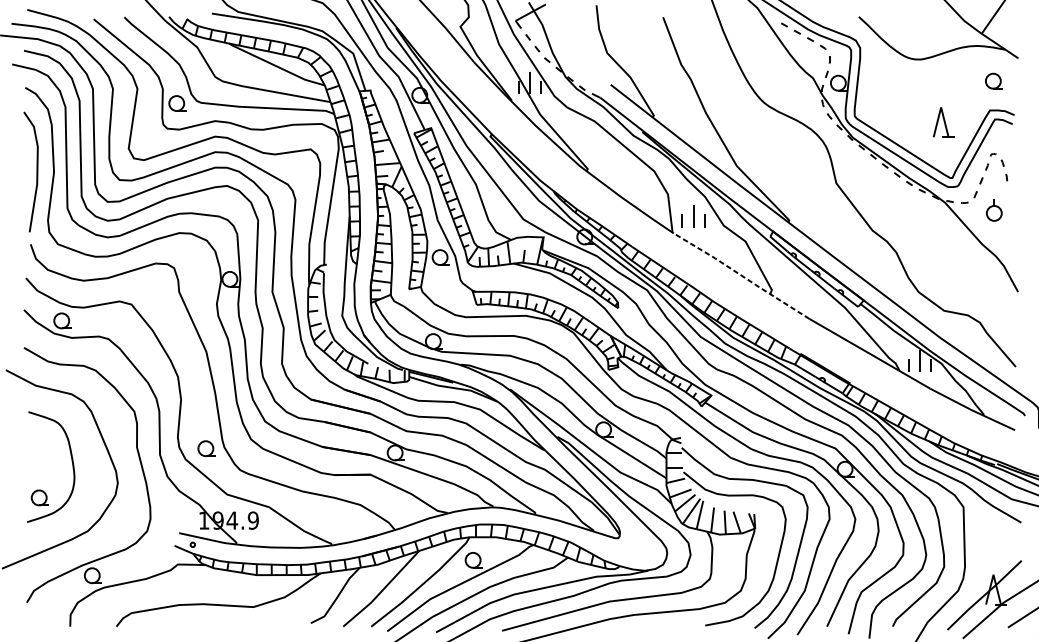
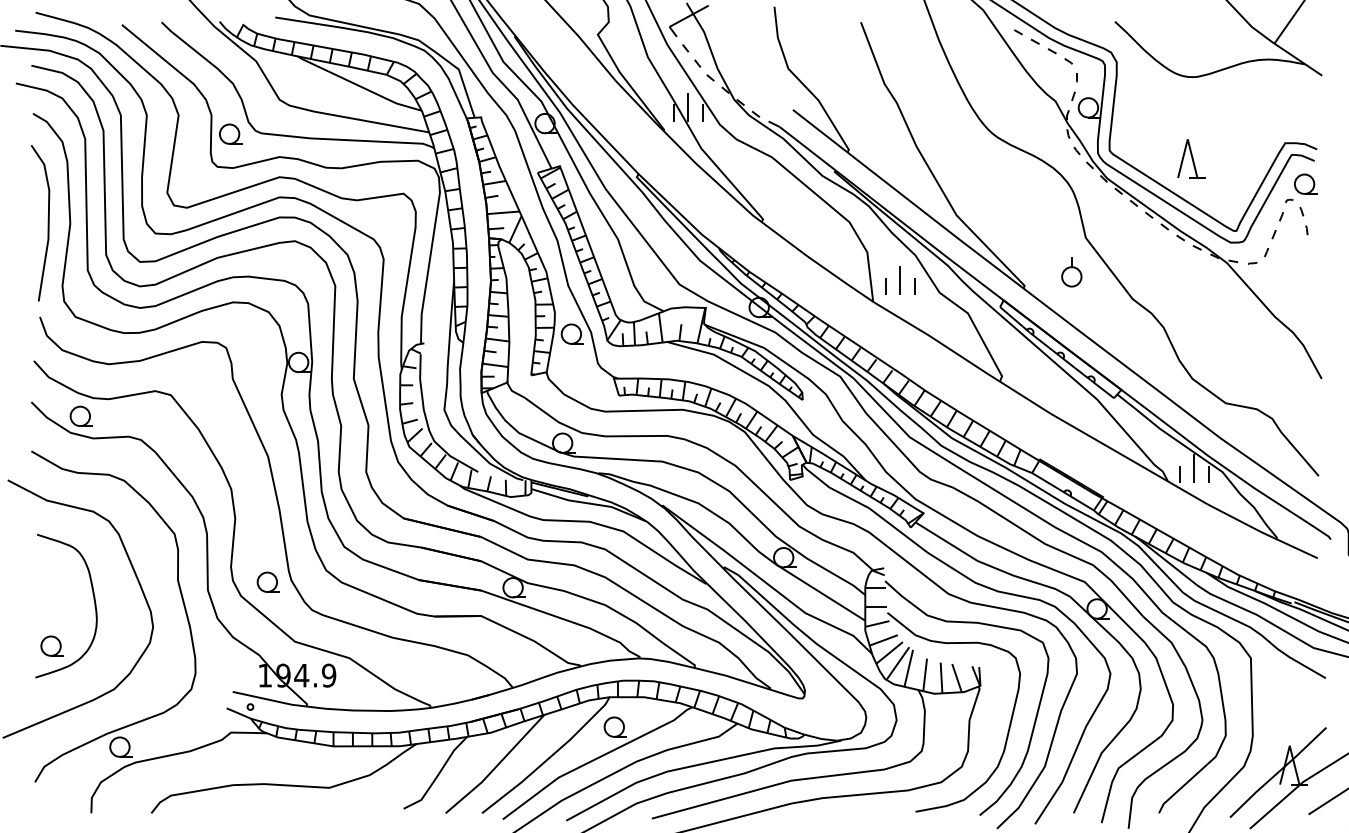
part: (994, 80) -> (1305, 183), moved
part: (943, 122) -> (1191, 158), moved
part: (994, 210) -> (1071, 272), moved
line: (741, 275) -> (962, 357), dashed -> solid

